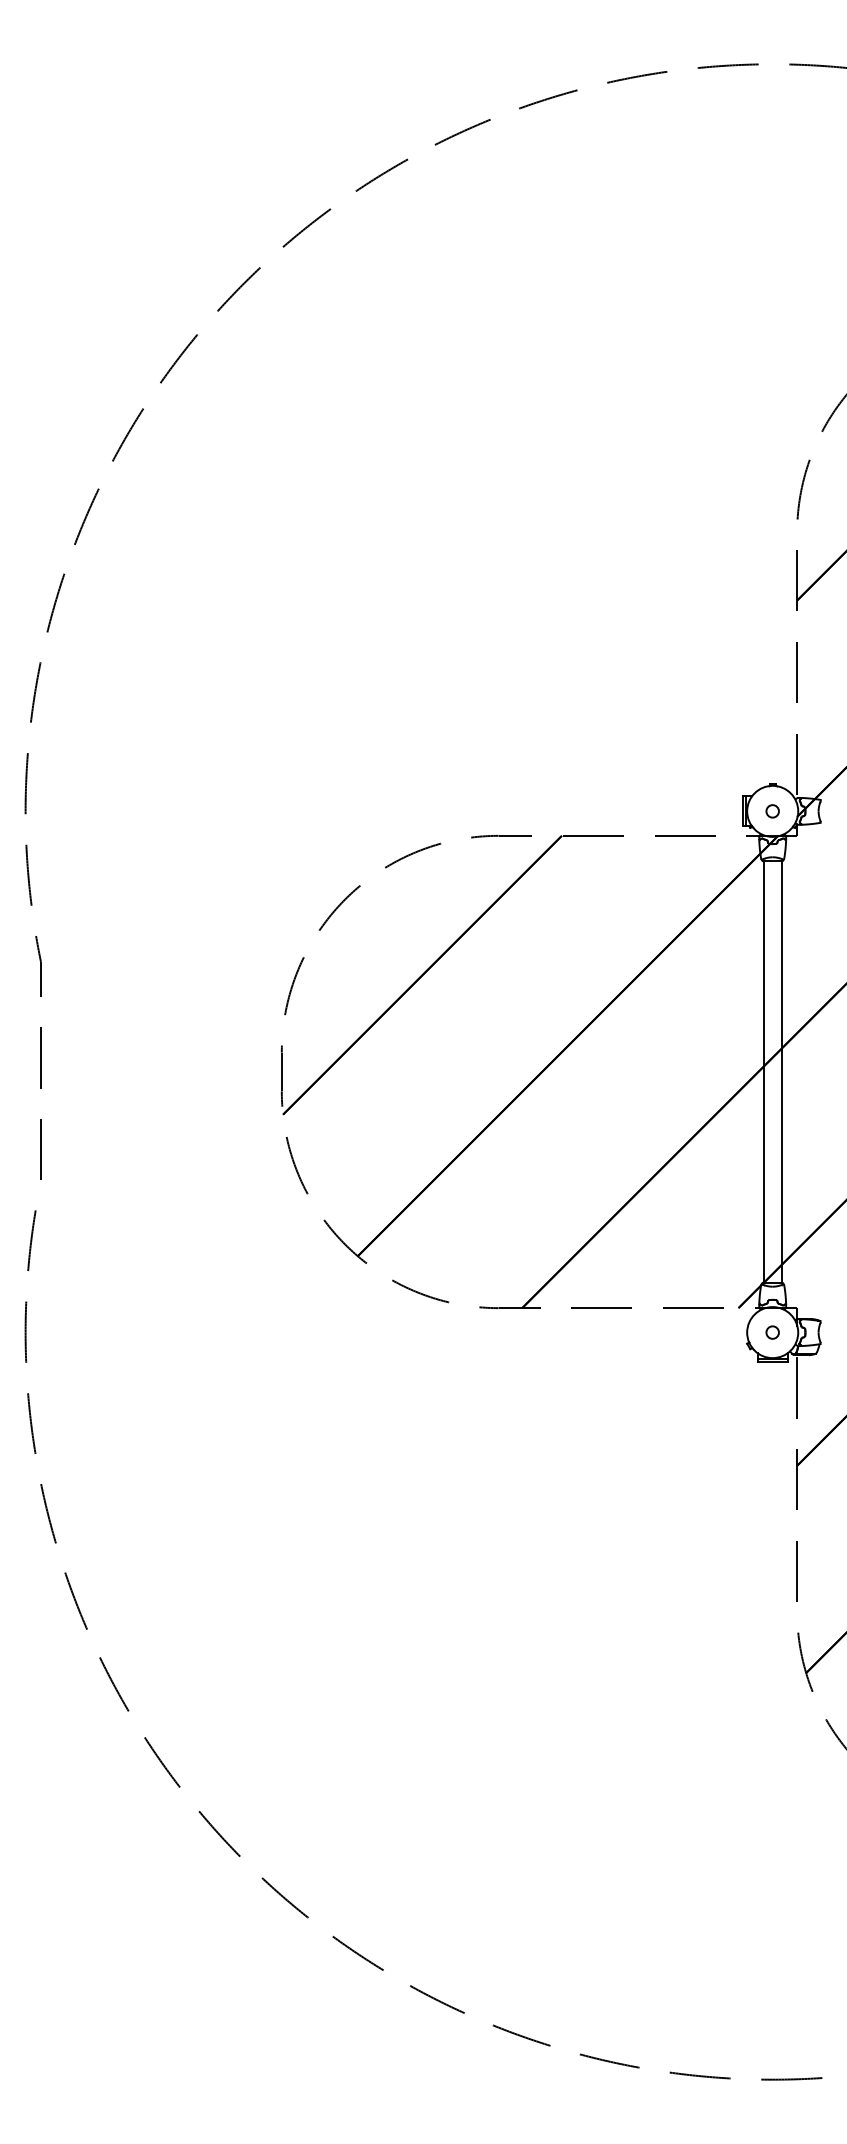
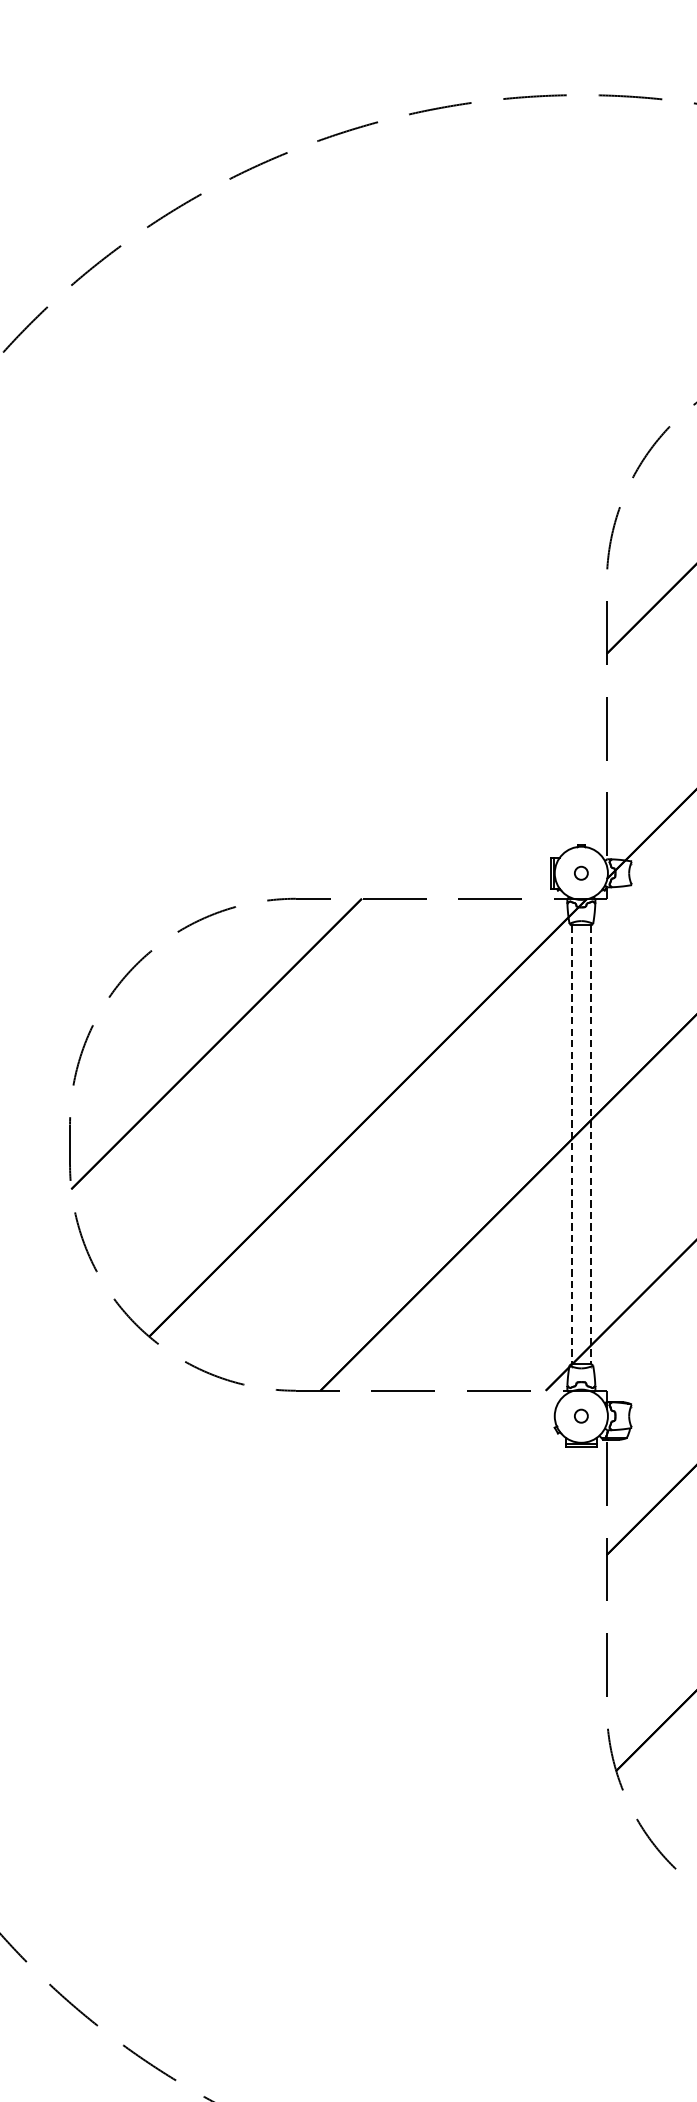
line: (763, 1072) -> (571, 1145), solid -> dashed
line: (781, 1072) -> (590, 1145), solid -> dashed

